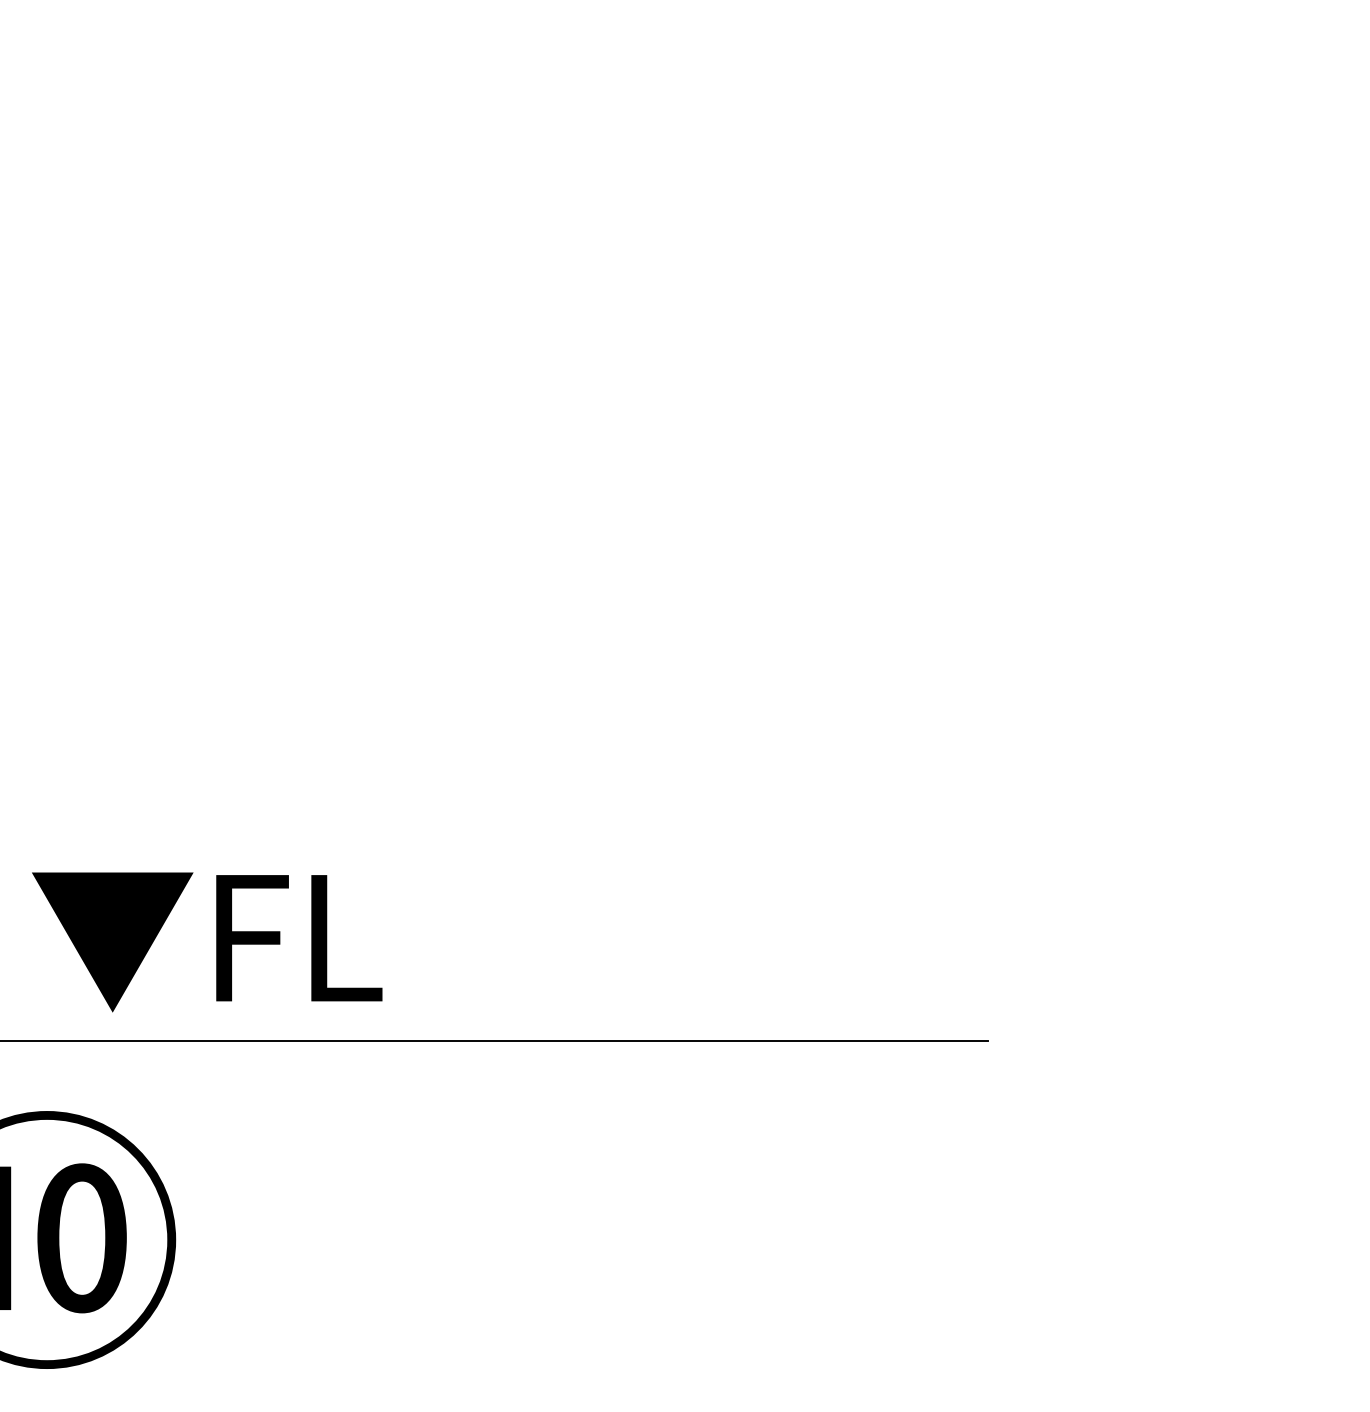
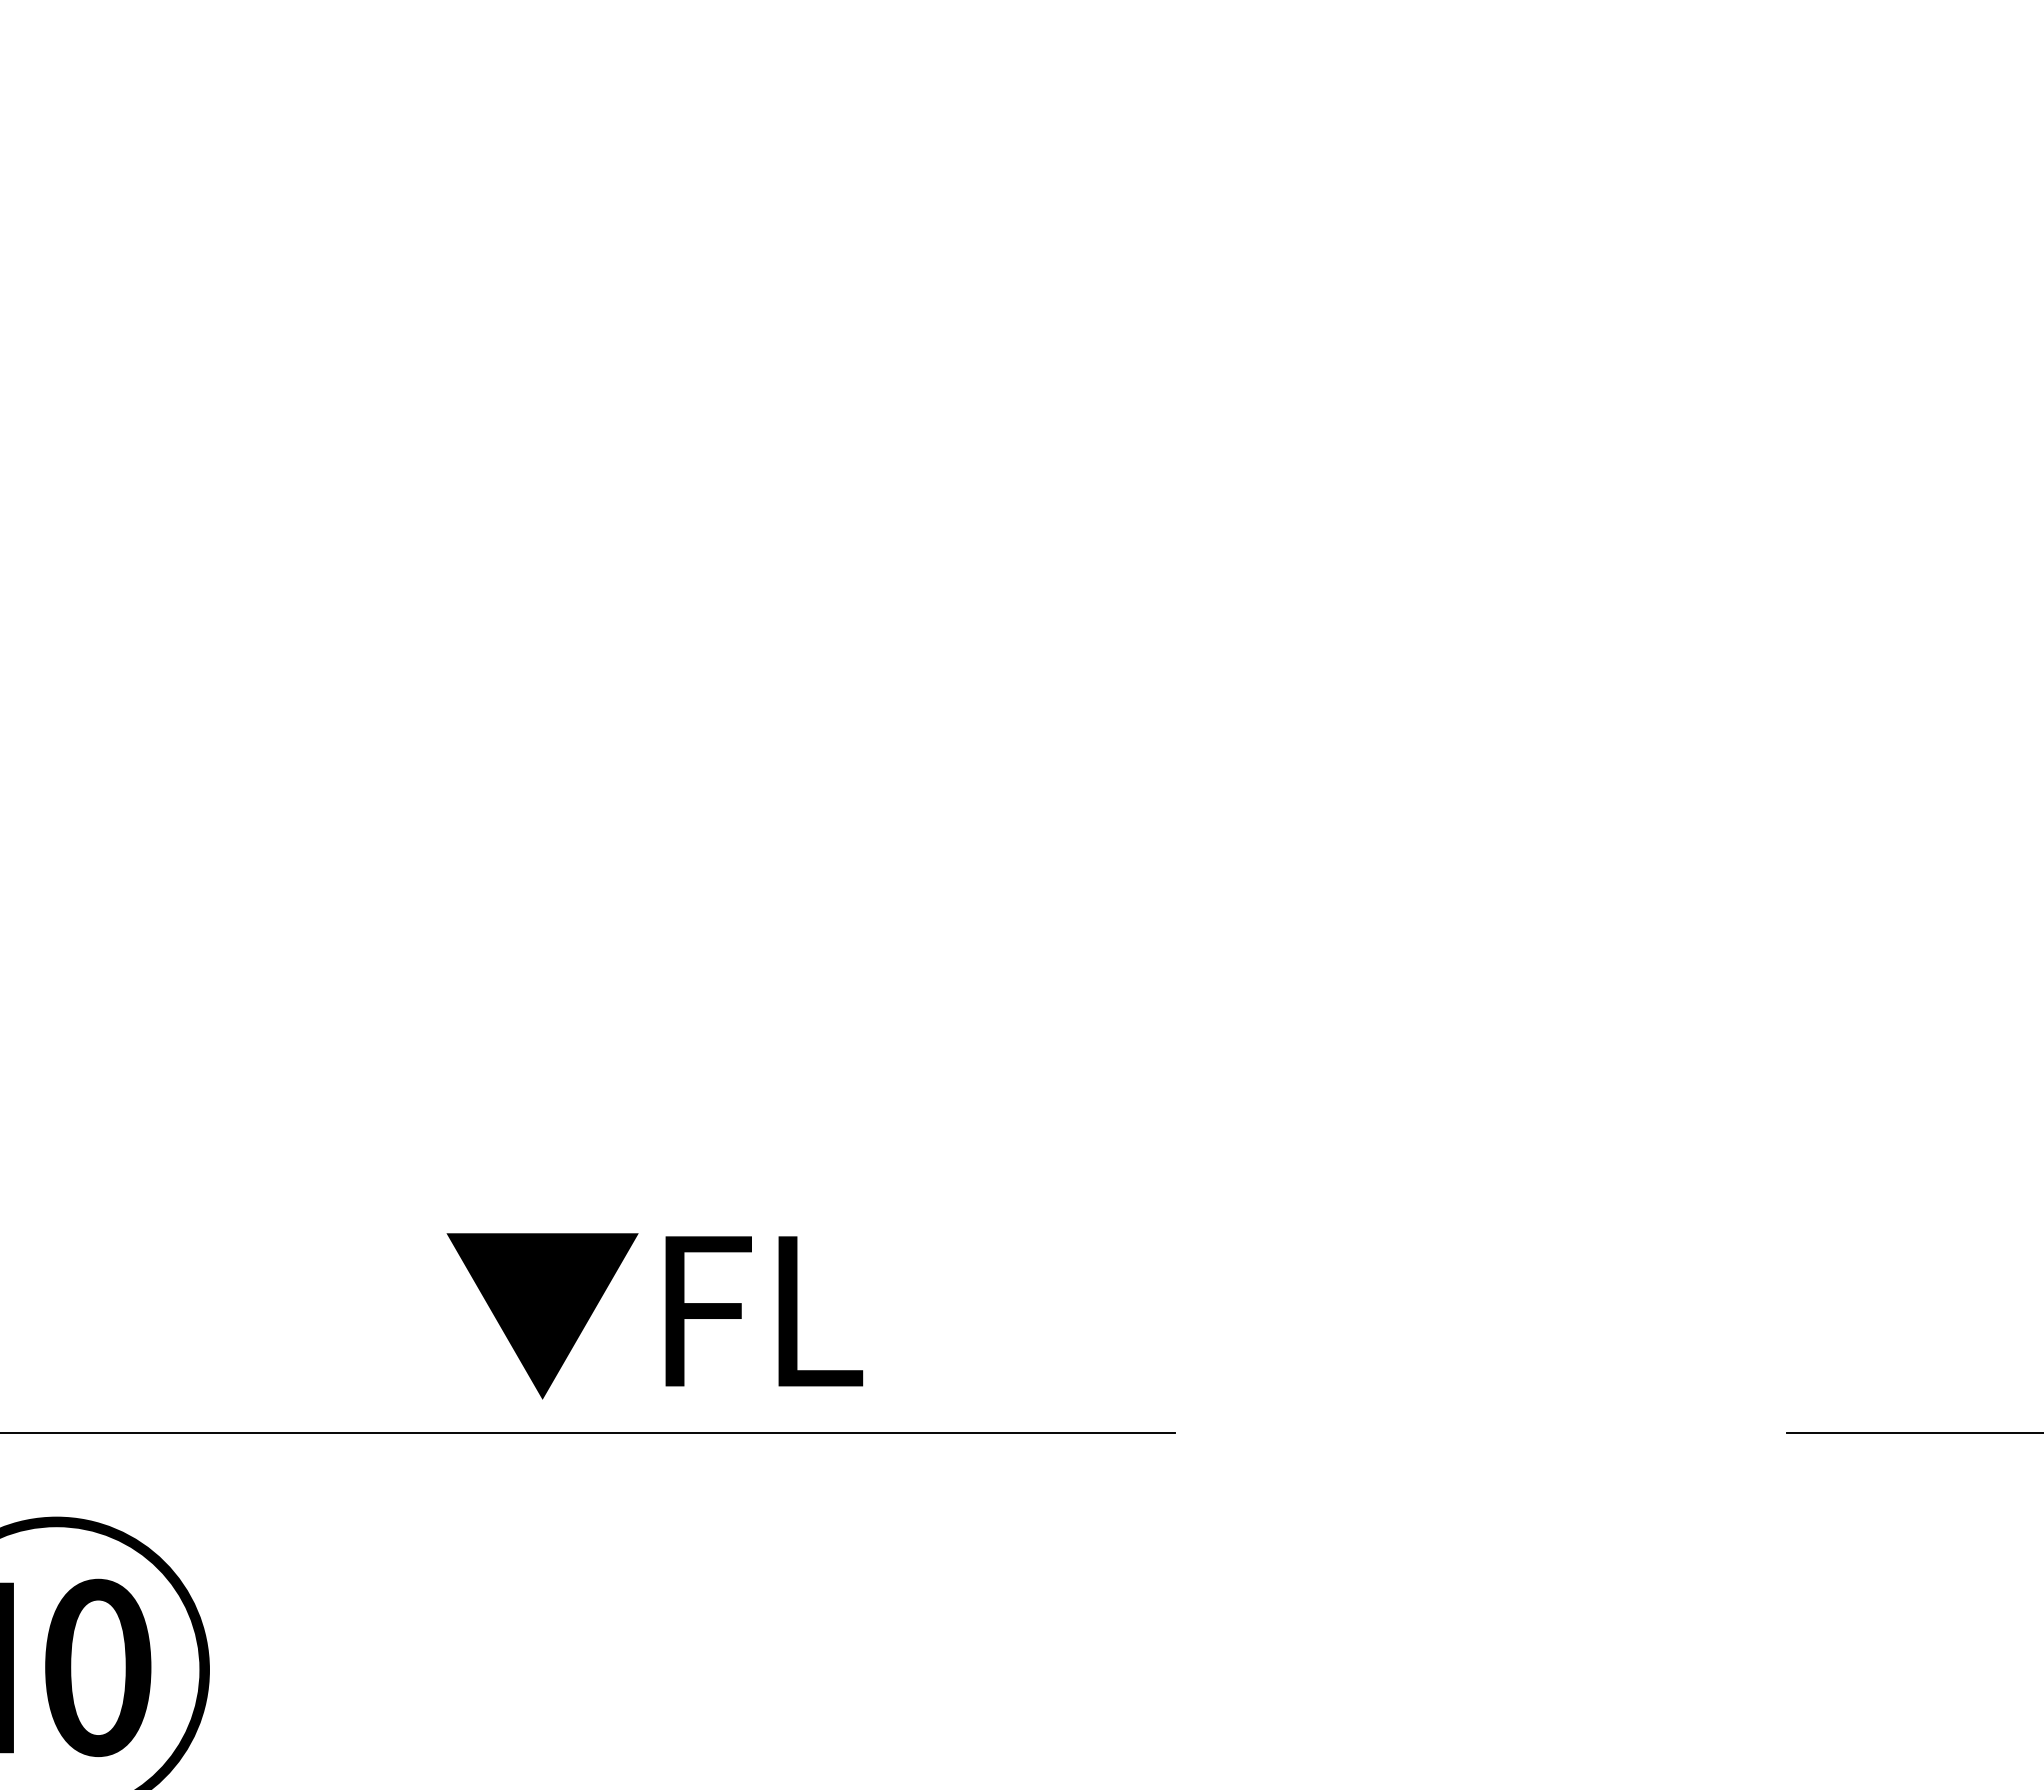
text: (206, 942) -> (654, 1316), moved

